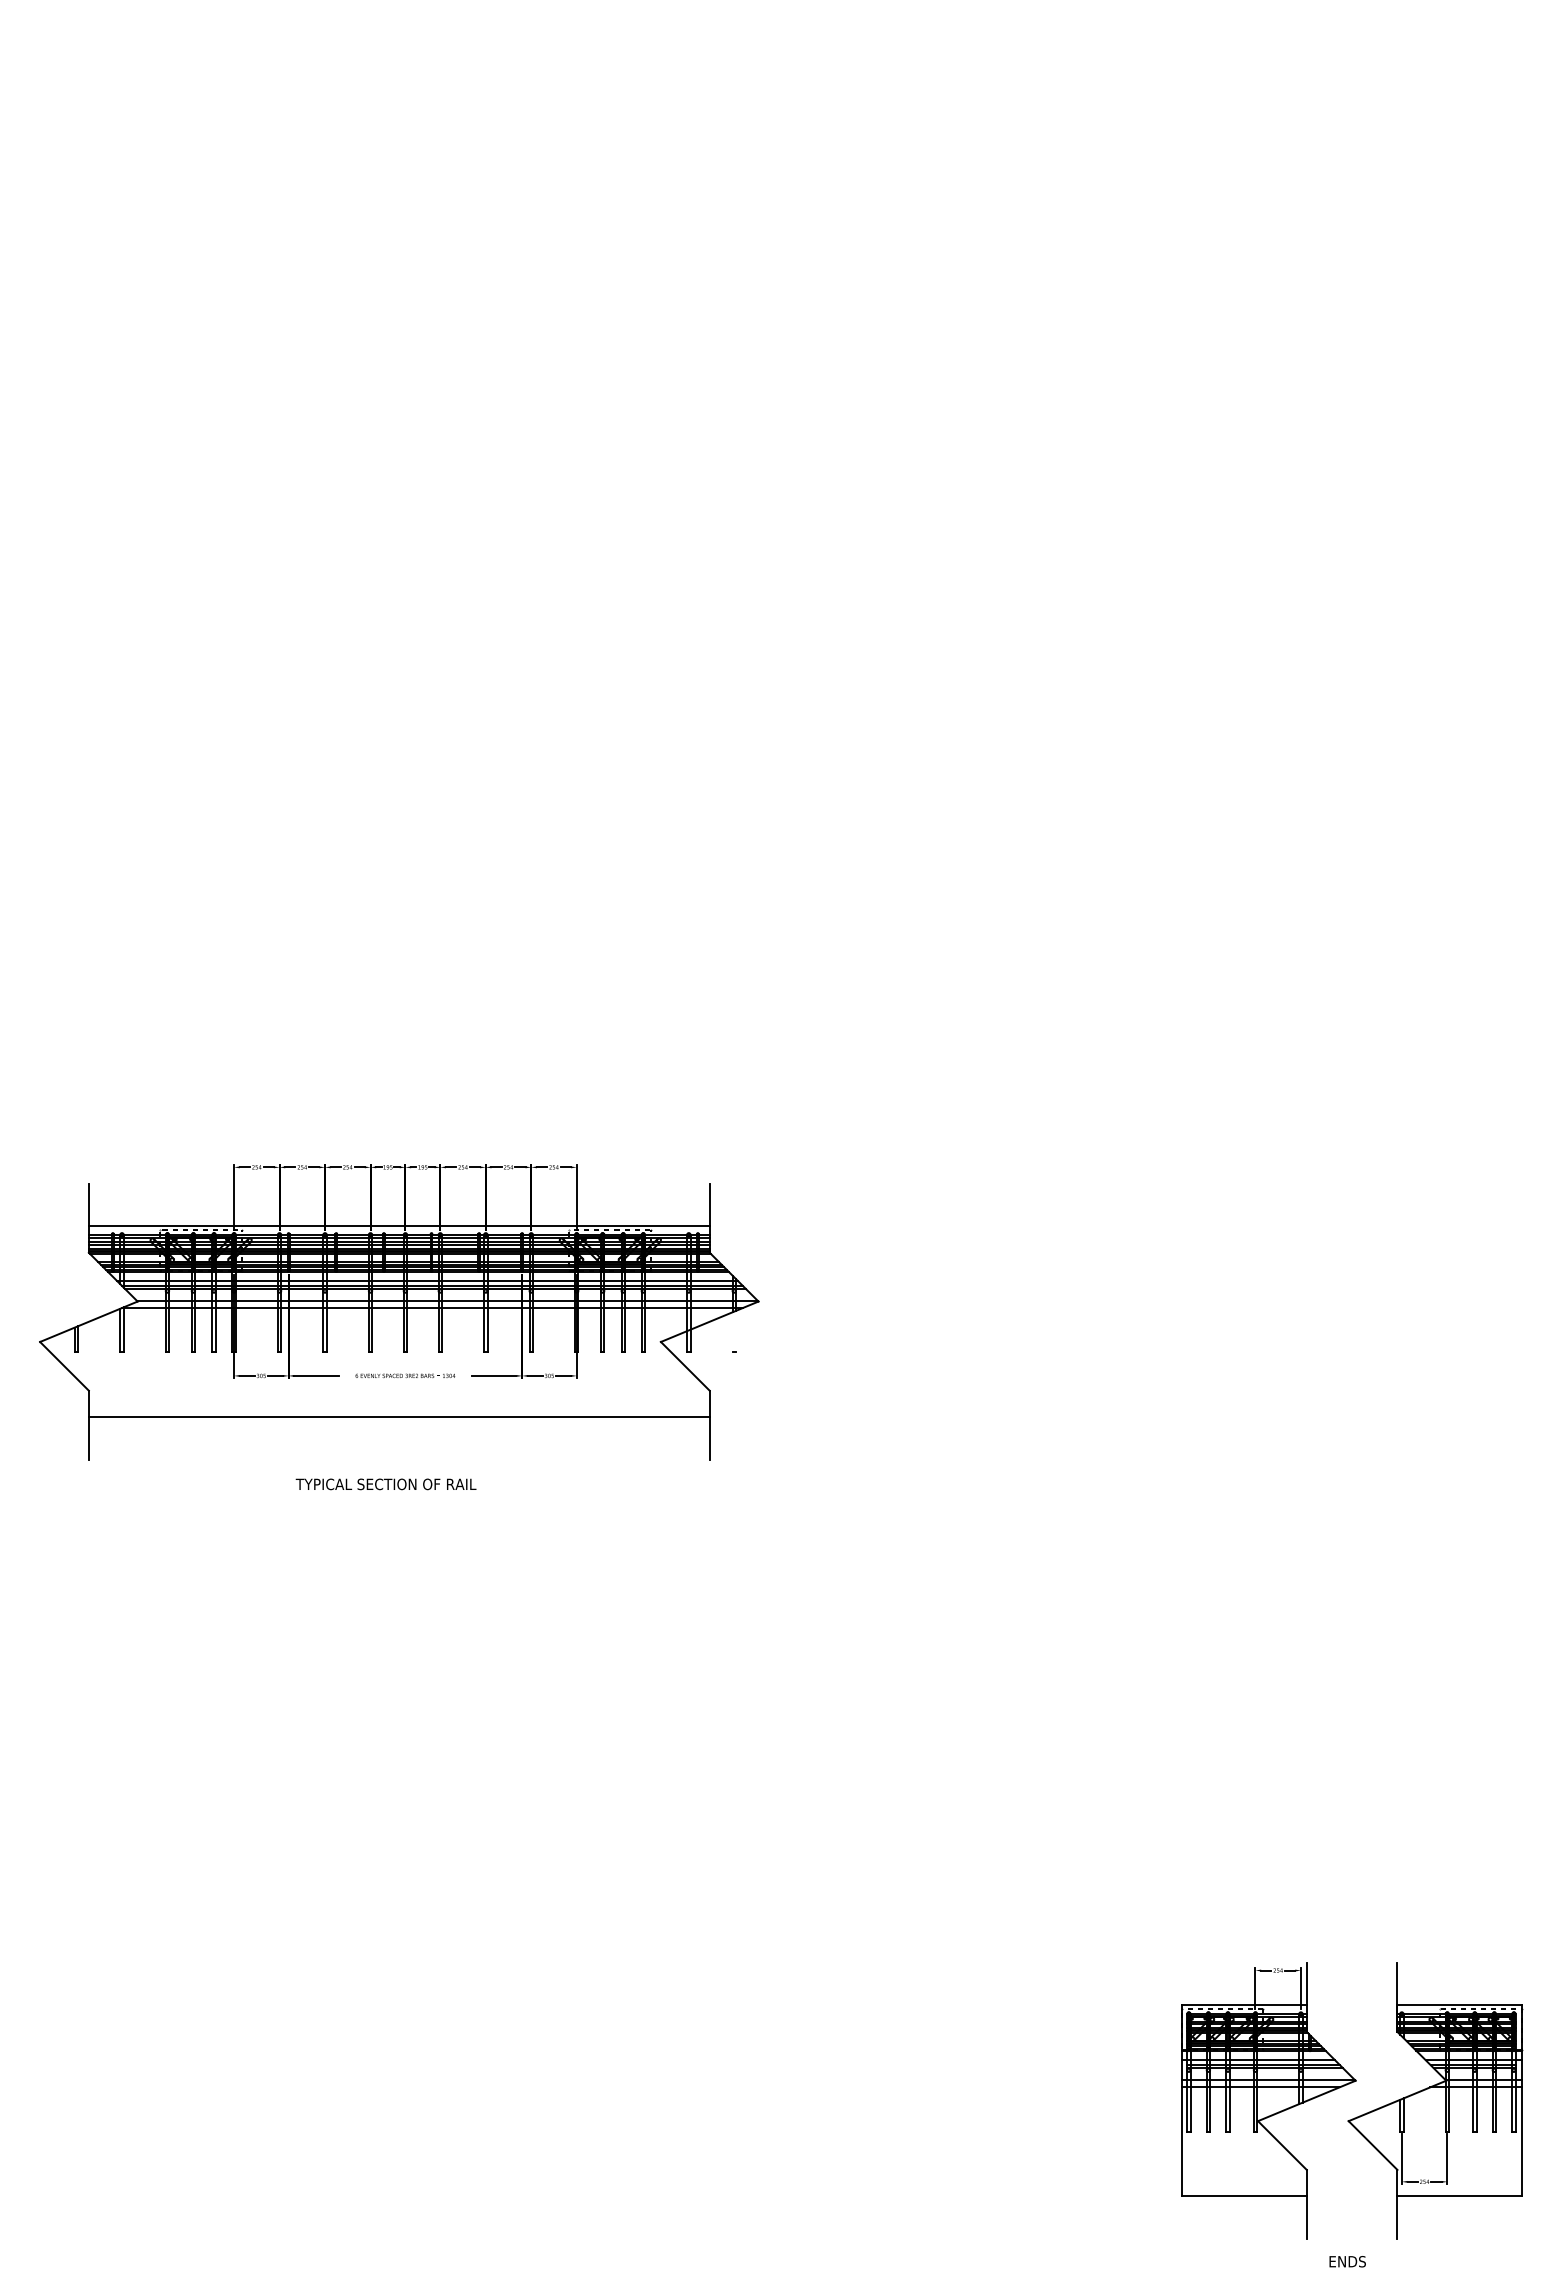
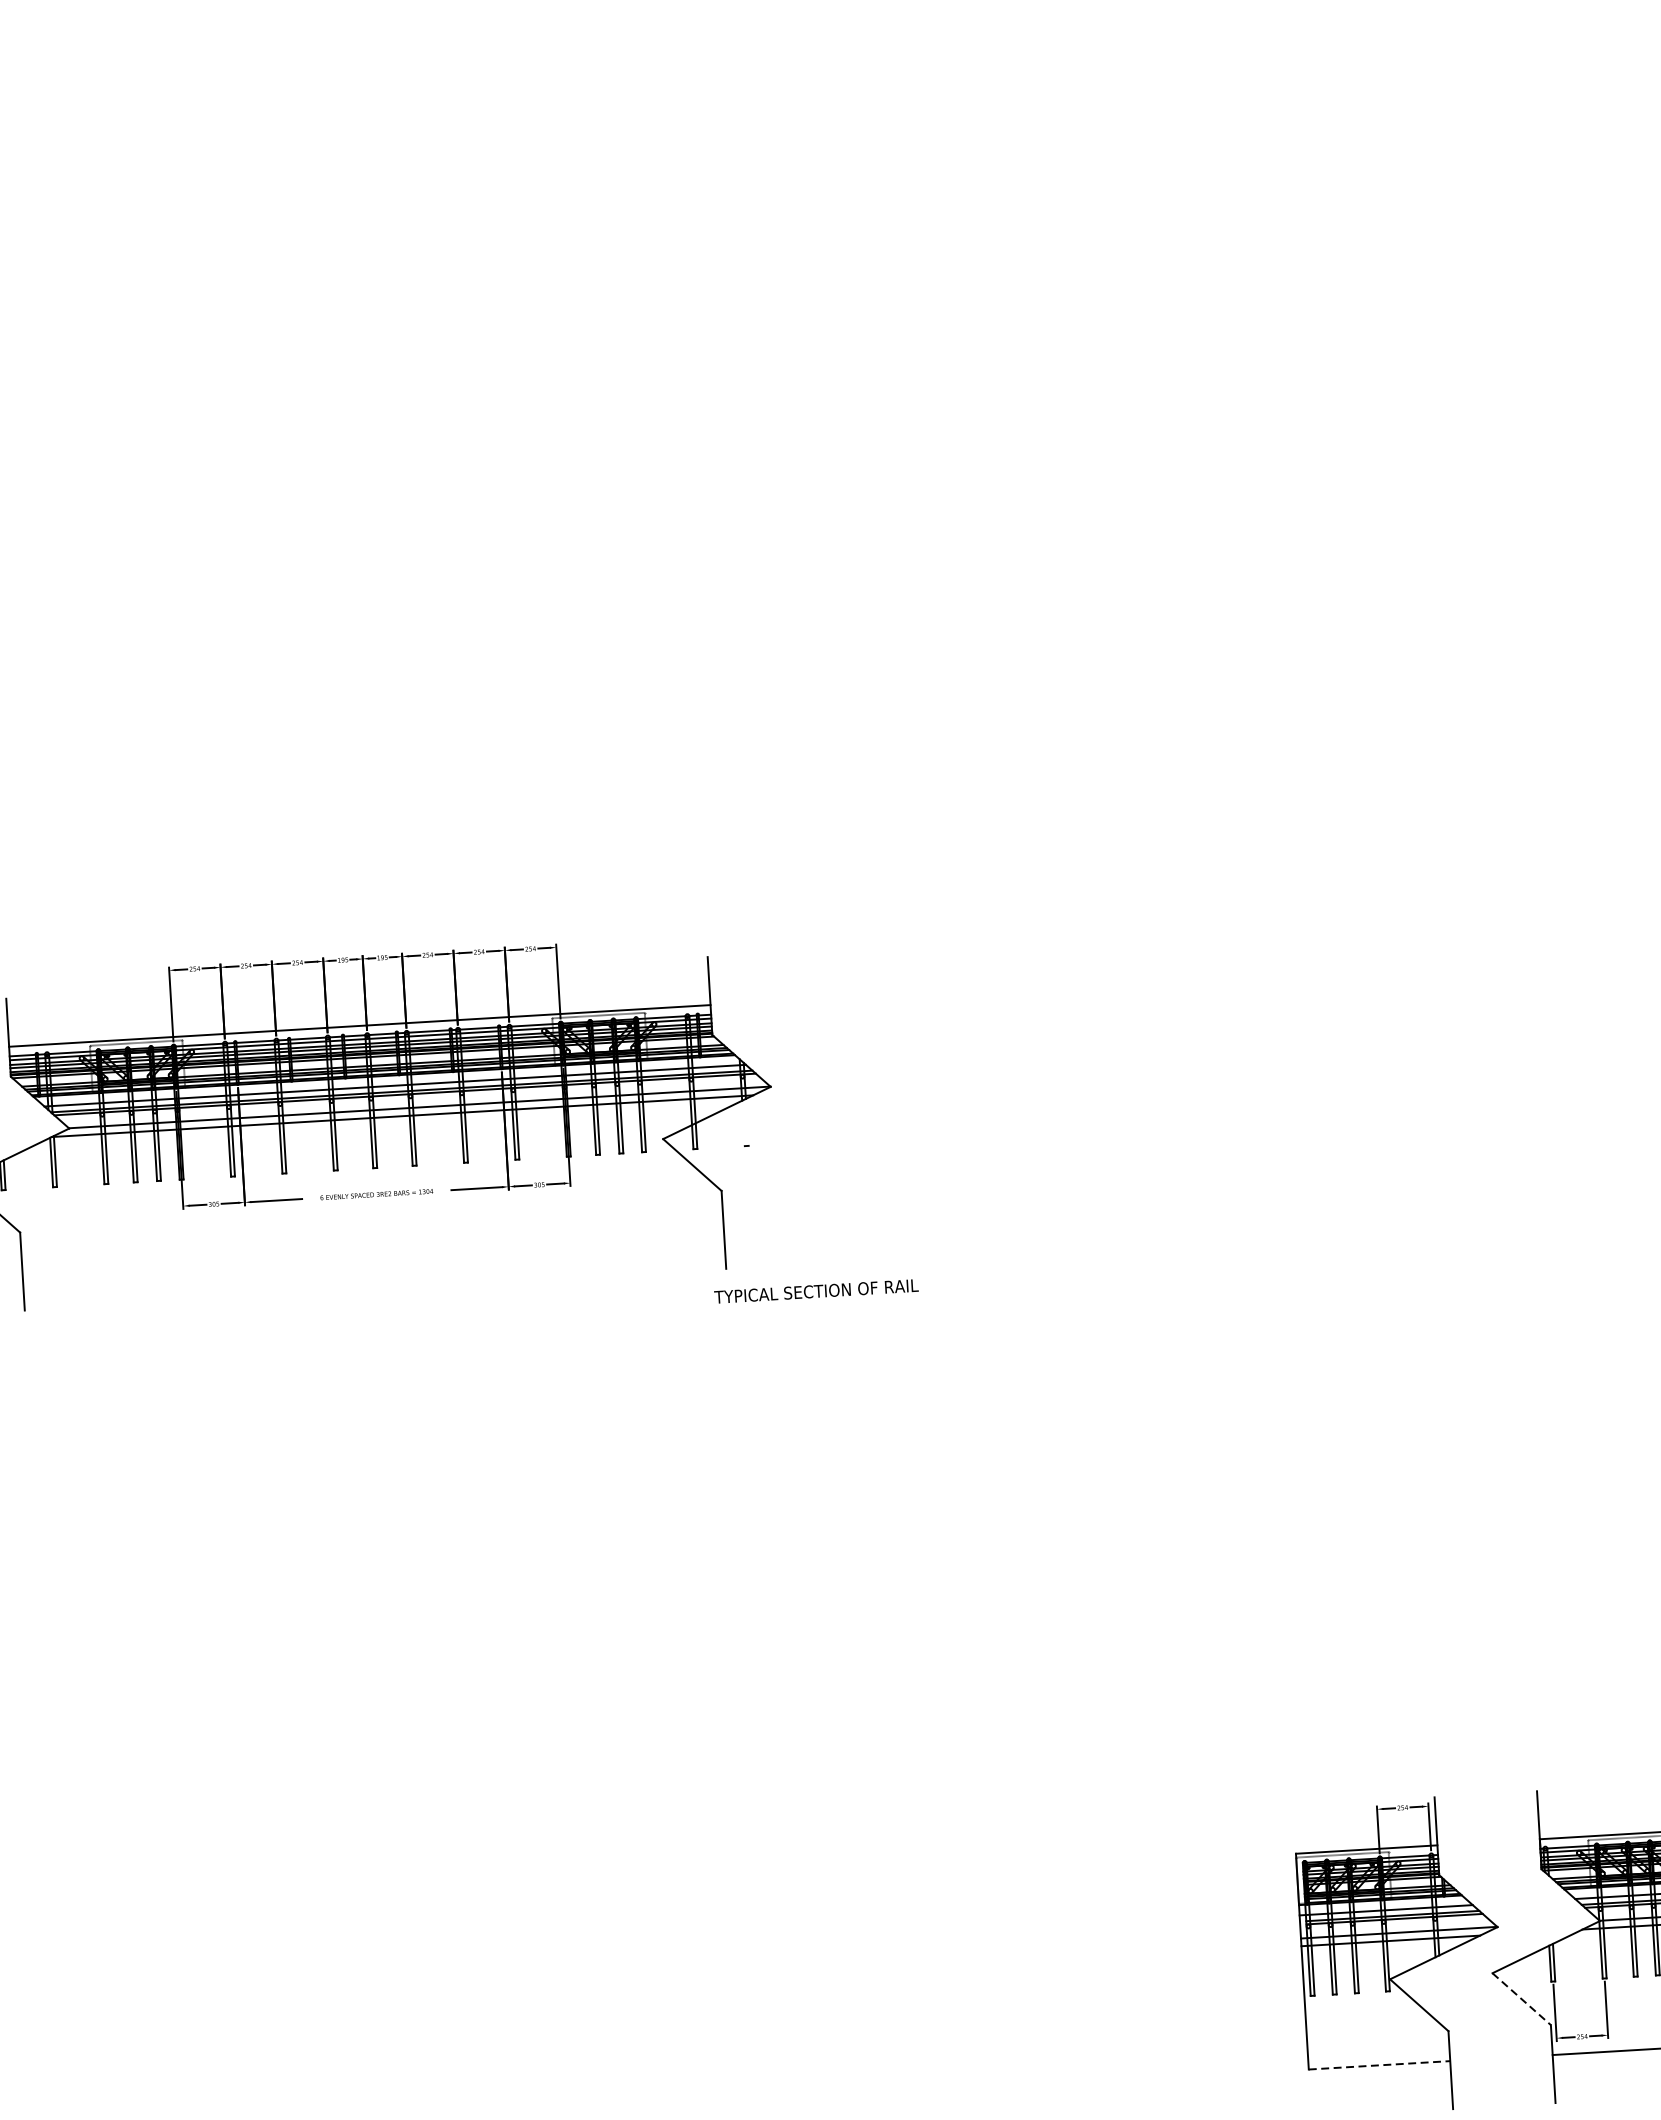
line: (398, 1417) -> (371, 1242), removed
text: (385, 1484) -> (815, 1291), moved
line: (1373, 2145) -> (1522, 1999), solid -> dashed
line: (1244, 2196) -> (1379, 2065), solid -> dashed

